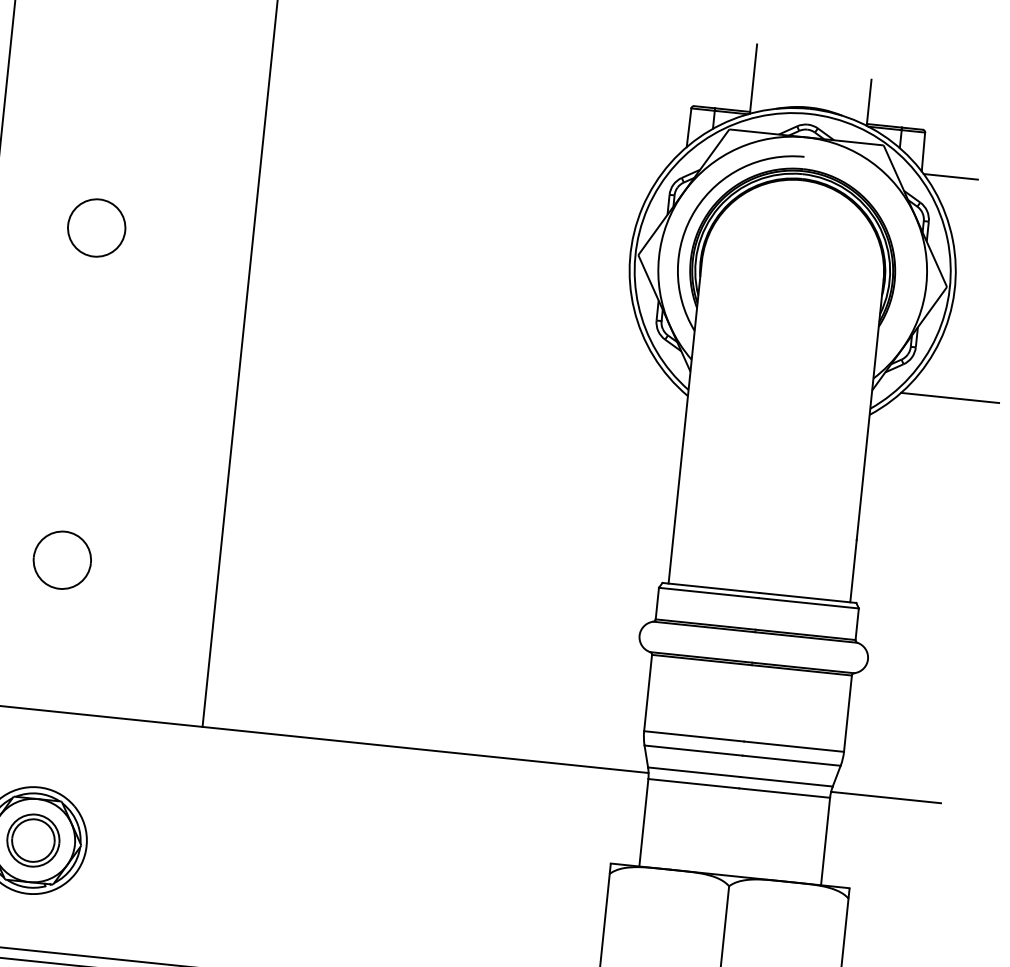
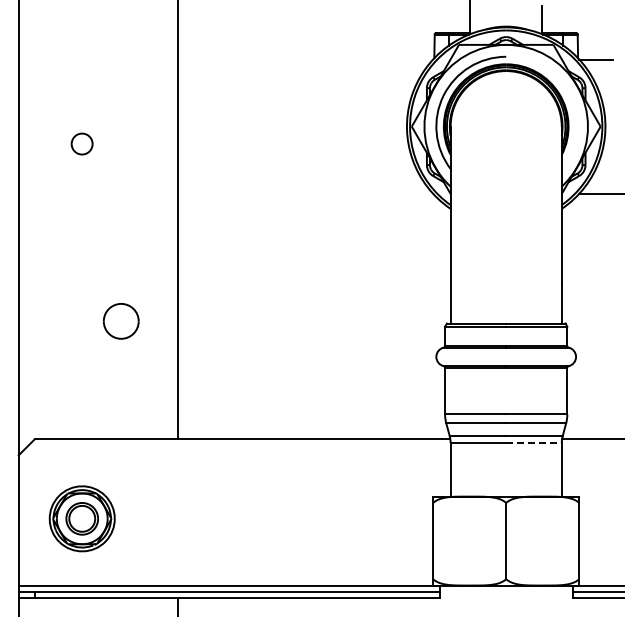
part: (95, 226) -> (81, 143), size x0.6
part: (61, 560) -> (120, 321), moved
line: (785, 793) -> (534, 443), solid -> dashed

